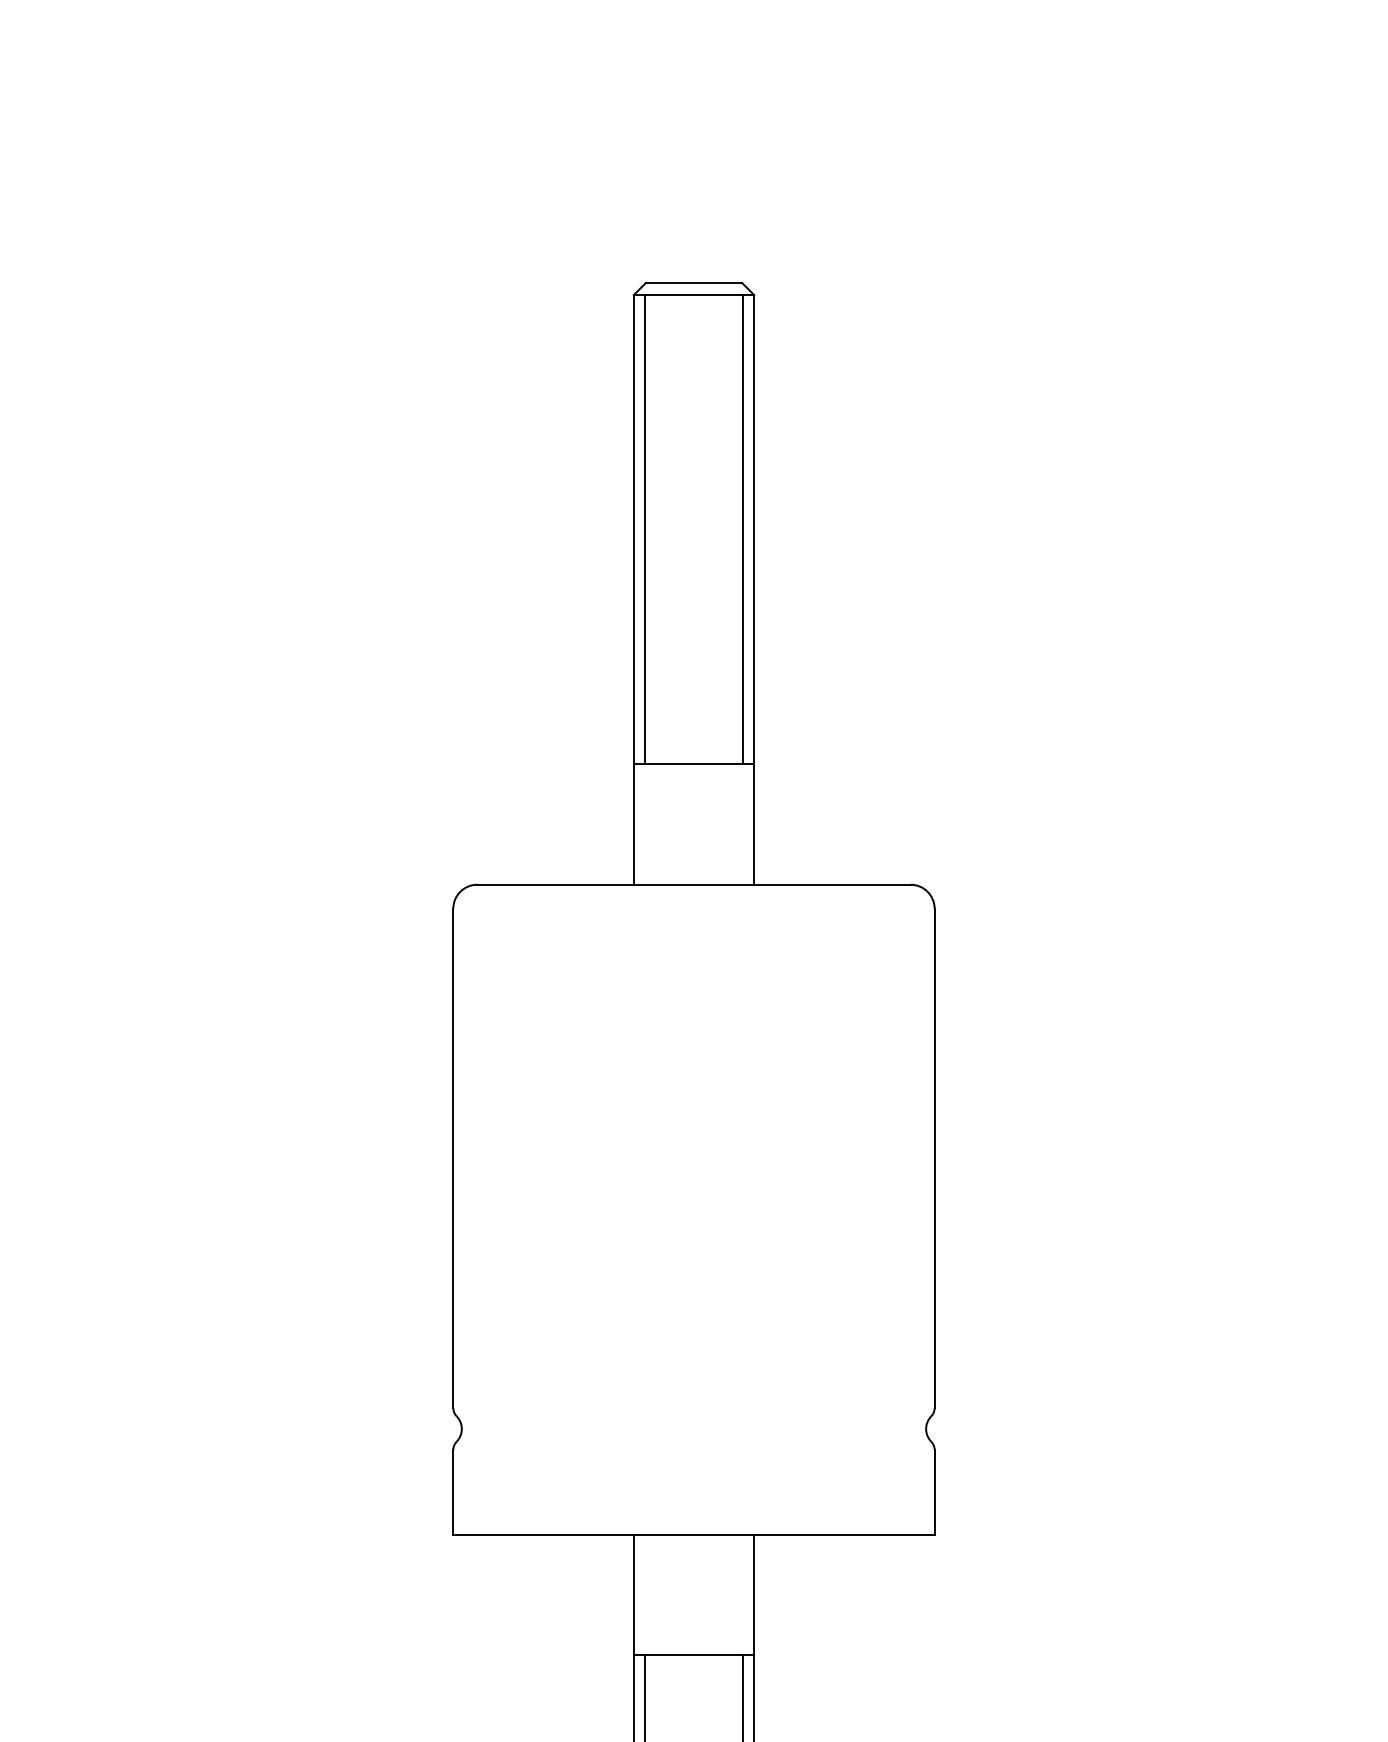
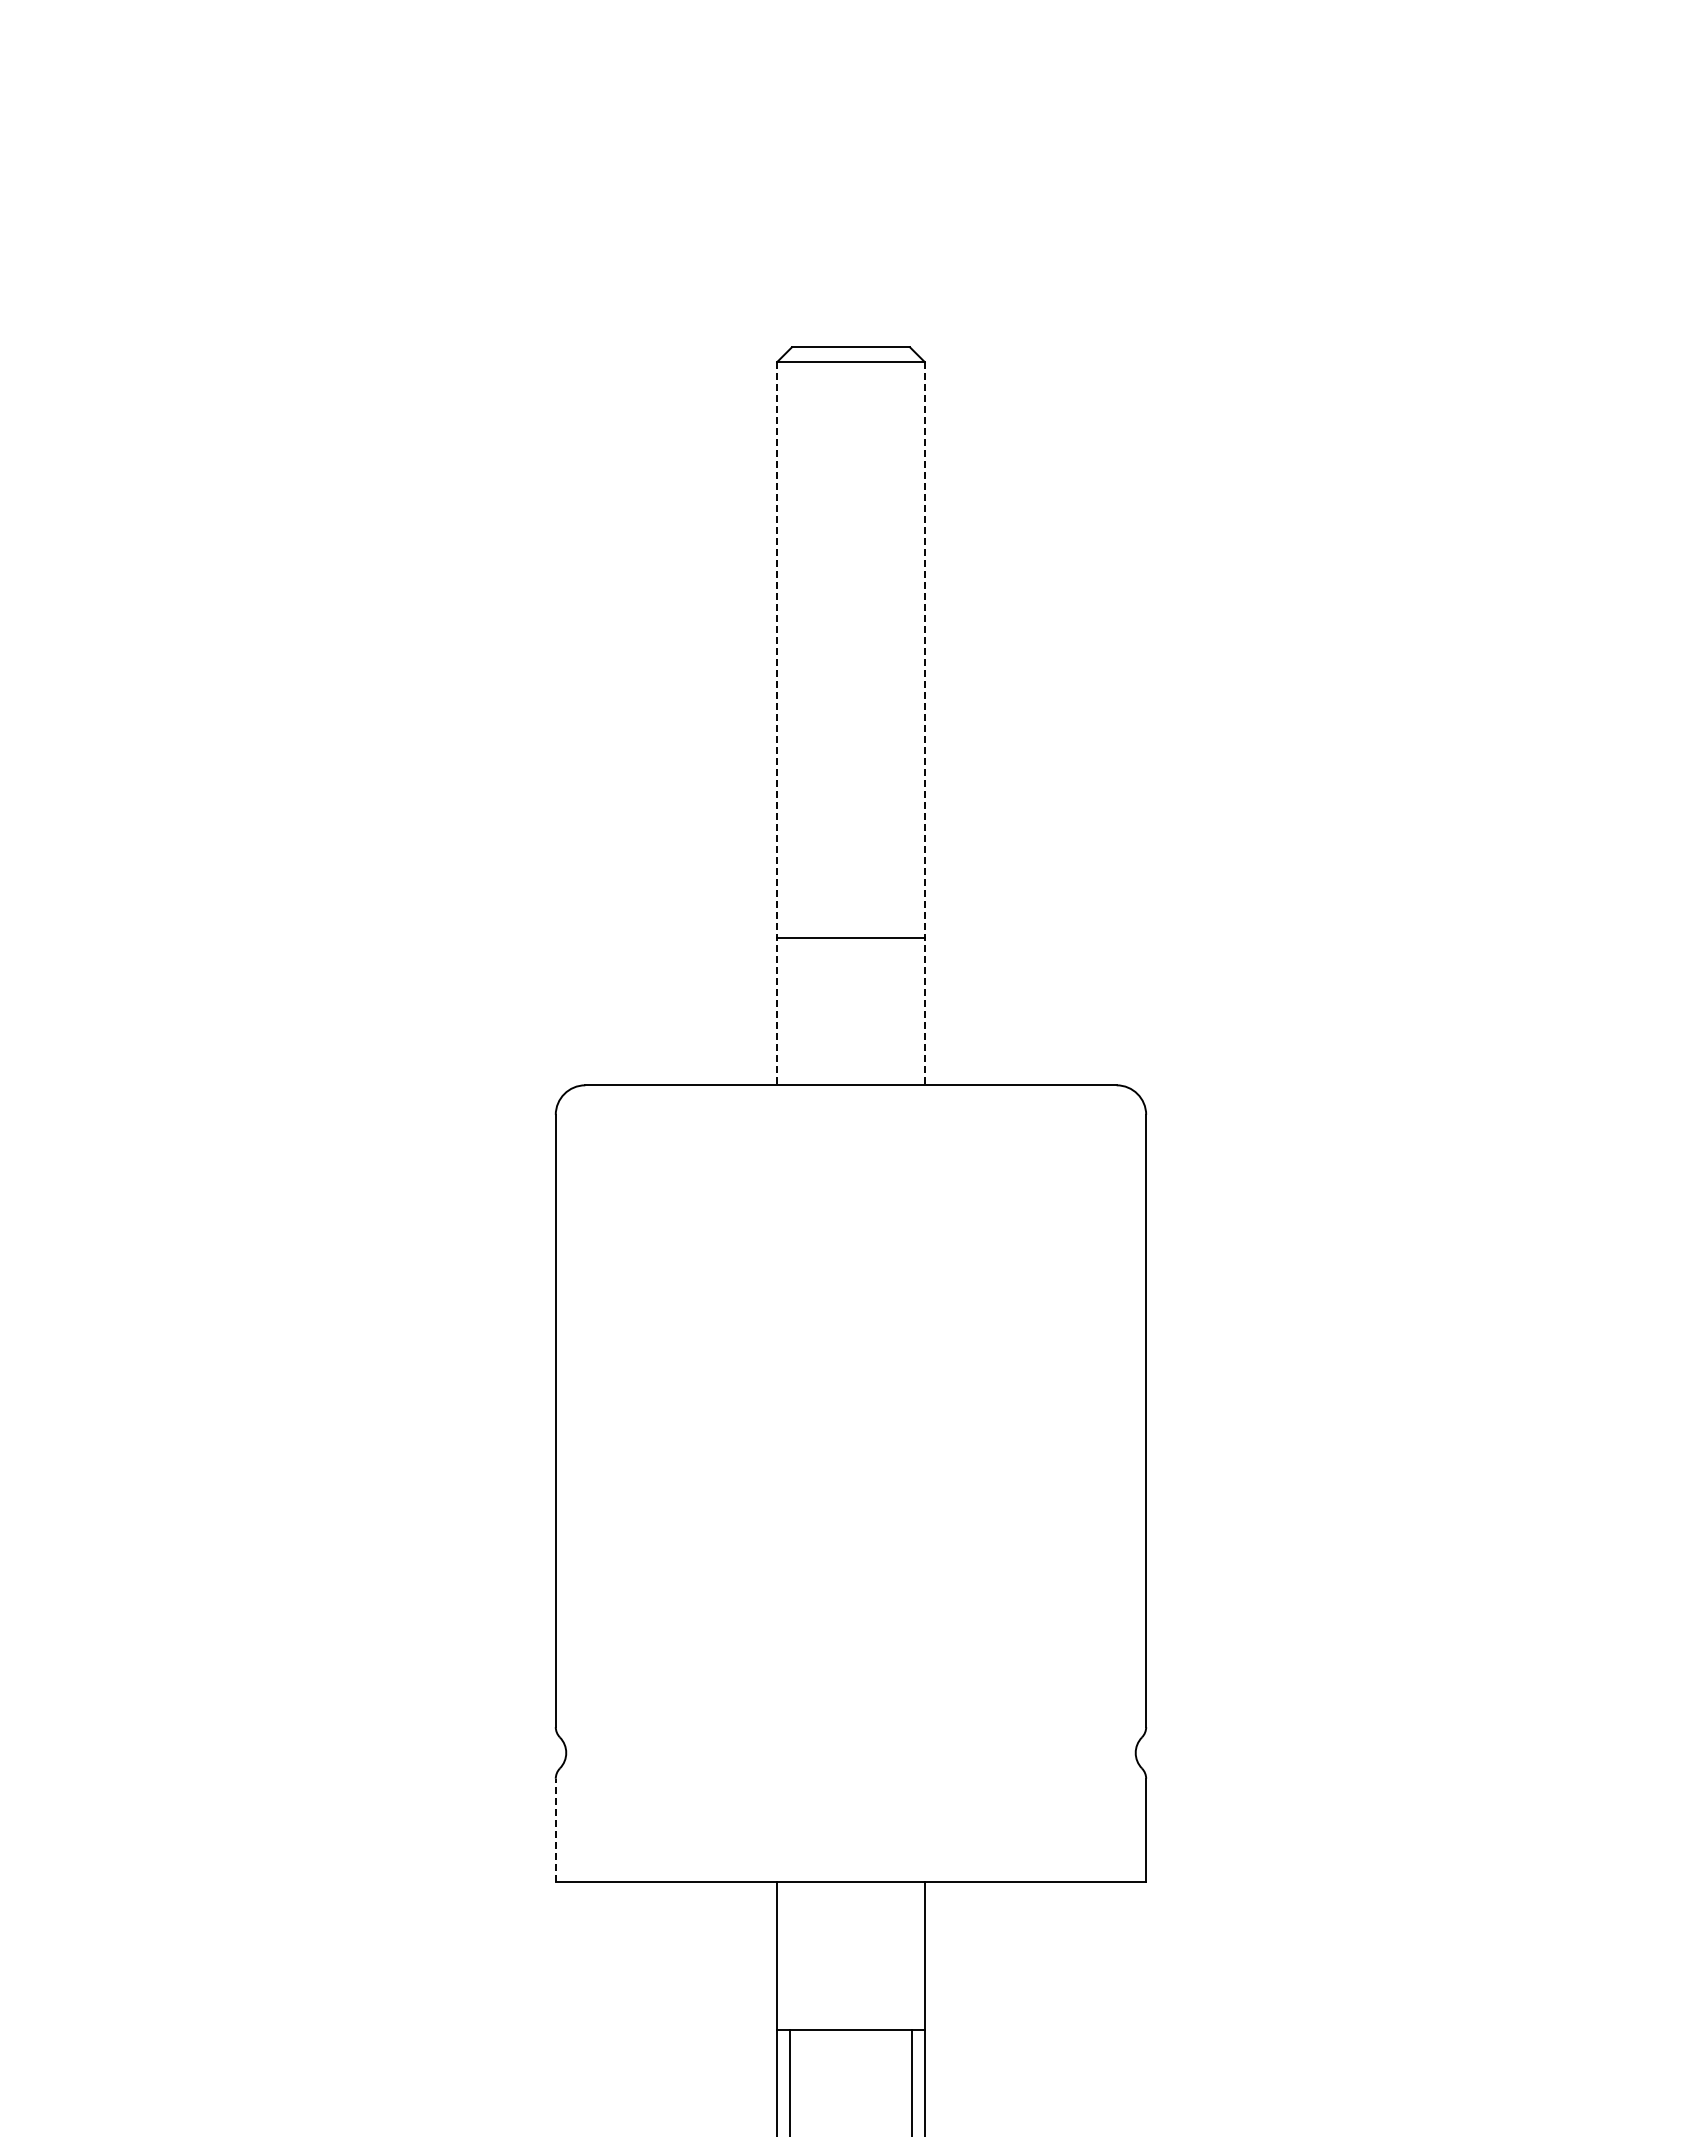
line: (644, 529) -> (790, 649), removed
line: (743, 529) -> (911, 649), removed
line: (634, 589) -> (777, 723), solid -> dashed
line: (753, 589) -> (924, 723), solid -> dashed
line: (453, 1492) -> (555, 1830), solid -> dashed

